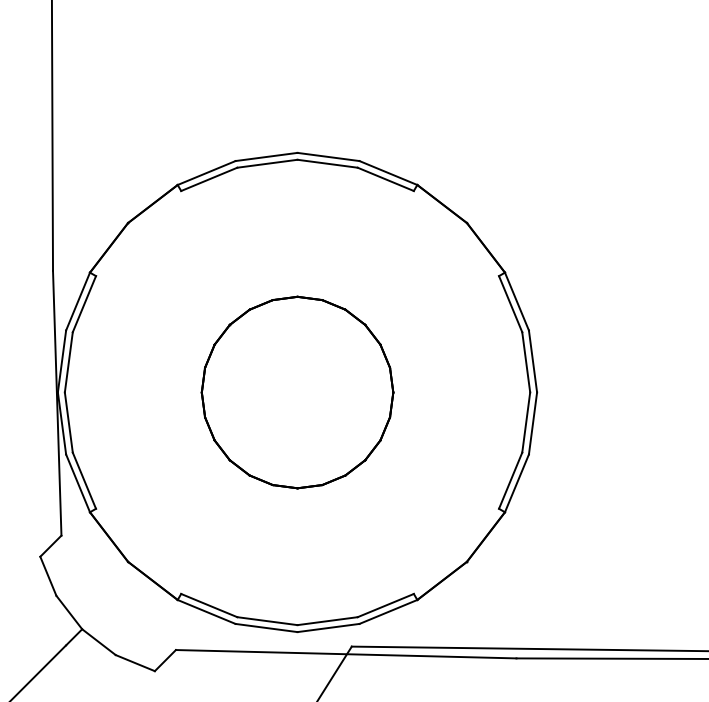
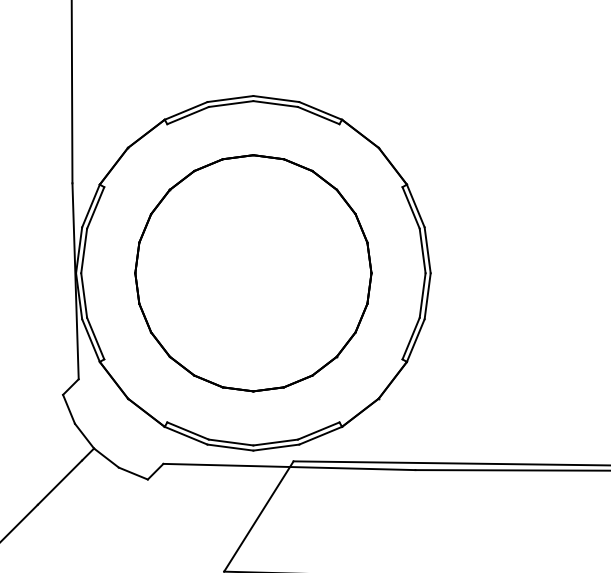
part: (297, 392) -> (253, 273), size x1.67

